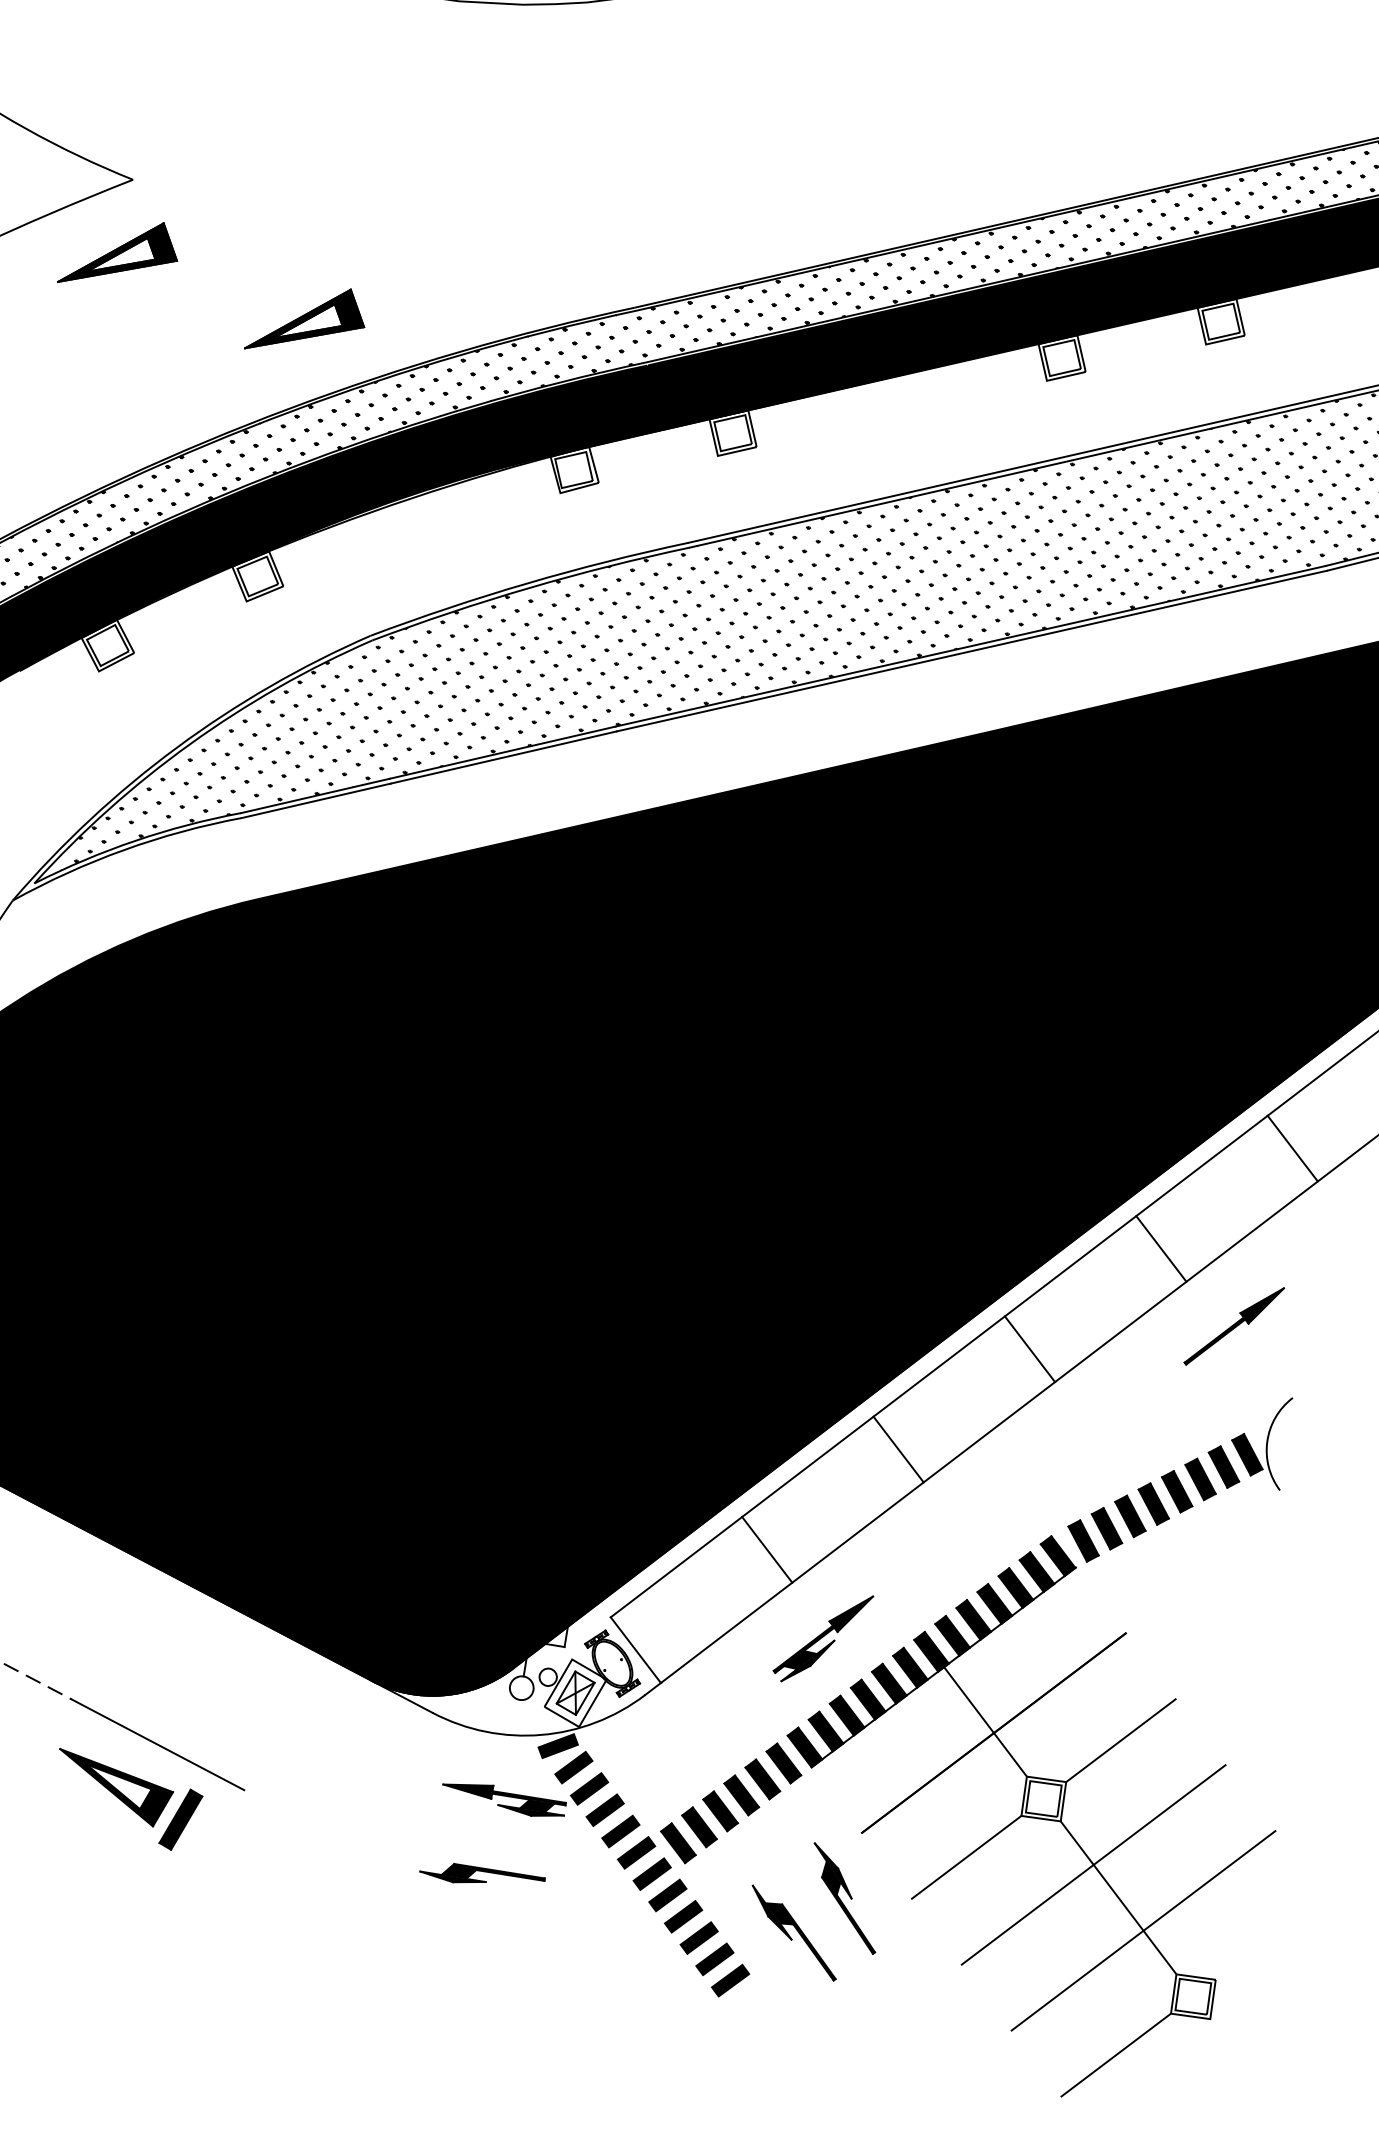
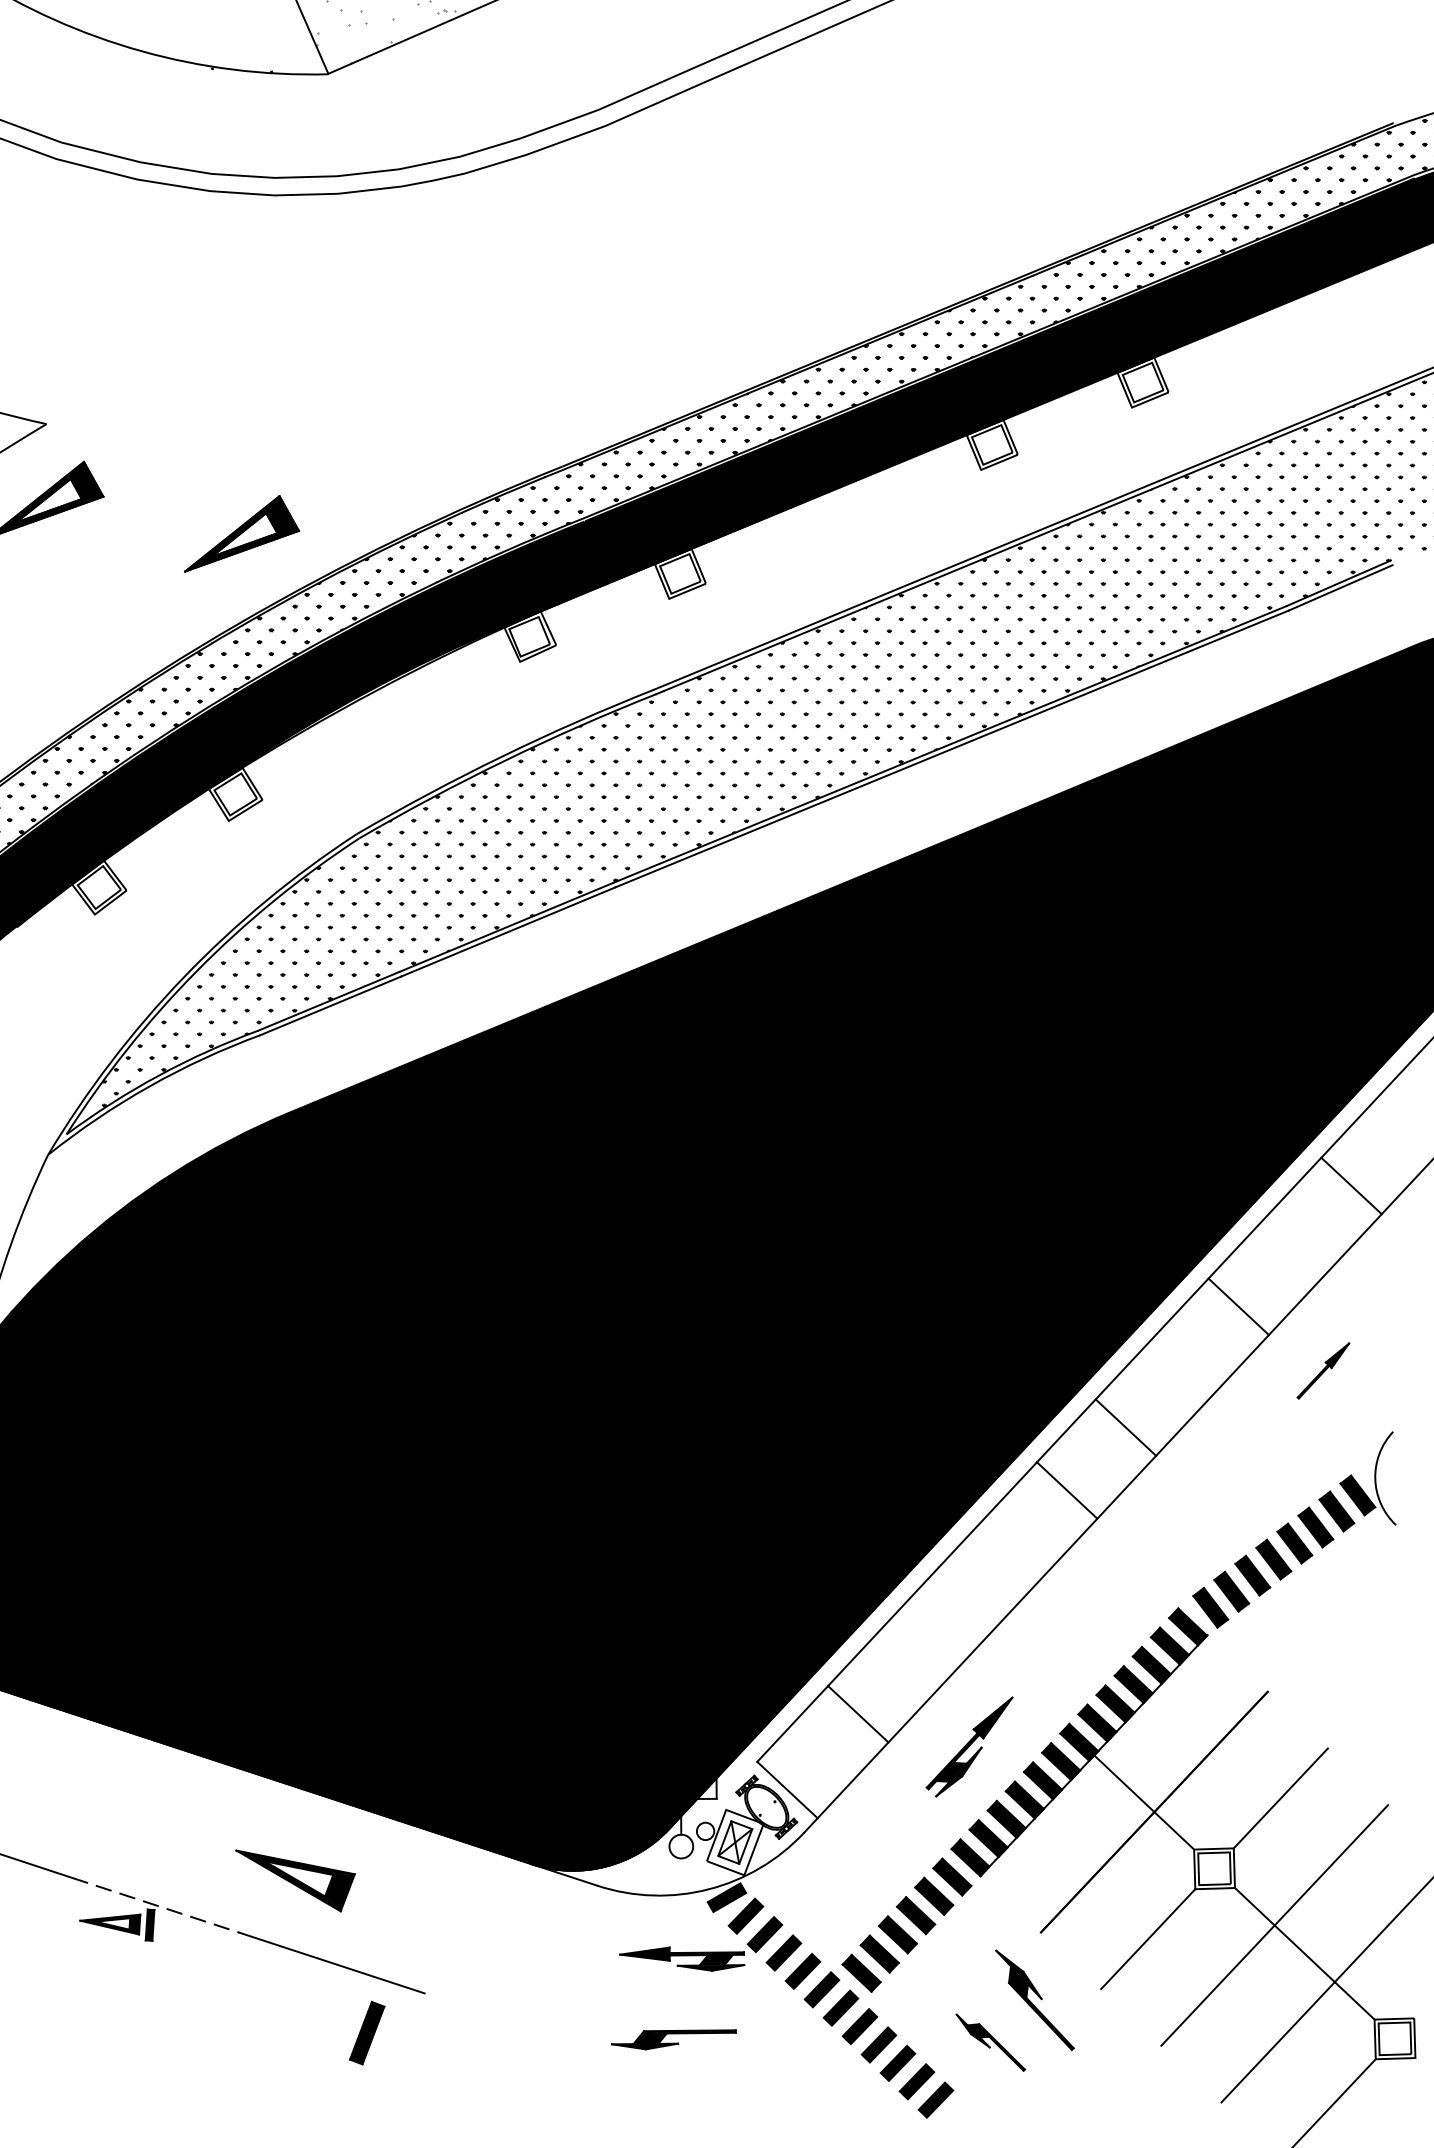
part: (1234, 1325) -> (1323, 1370), size x0.6
line: (898, 1449) -> (1066, 1490), moved
line: (767, 1550) -> (858, 1714), moved
part: (113, 1788) -> (295, 1880), moved
part: (793, 1932) -> (990, 2042), size x0.7

